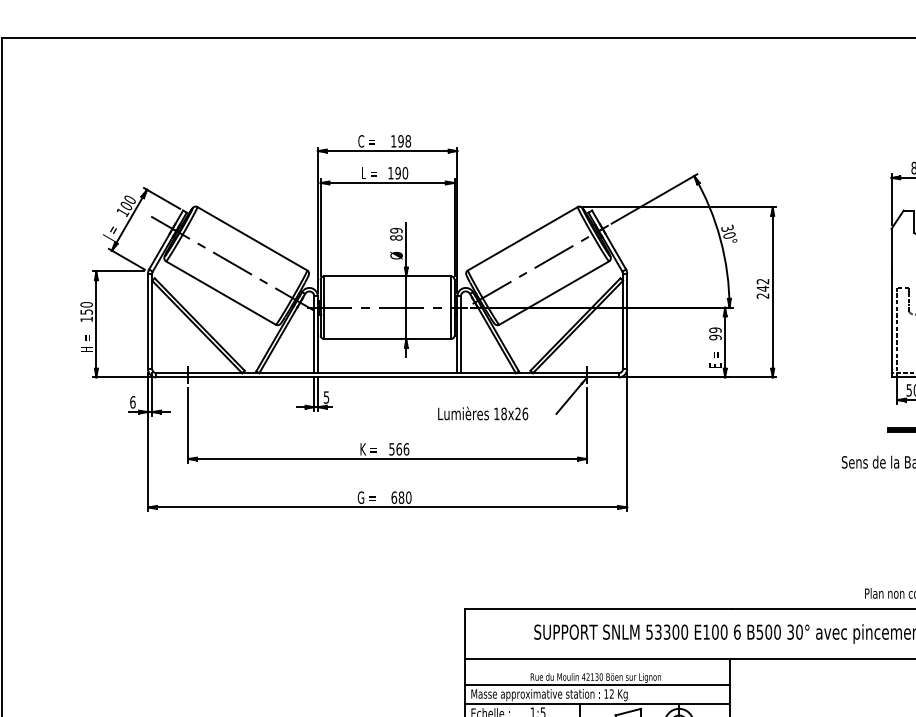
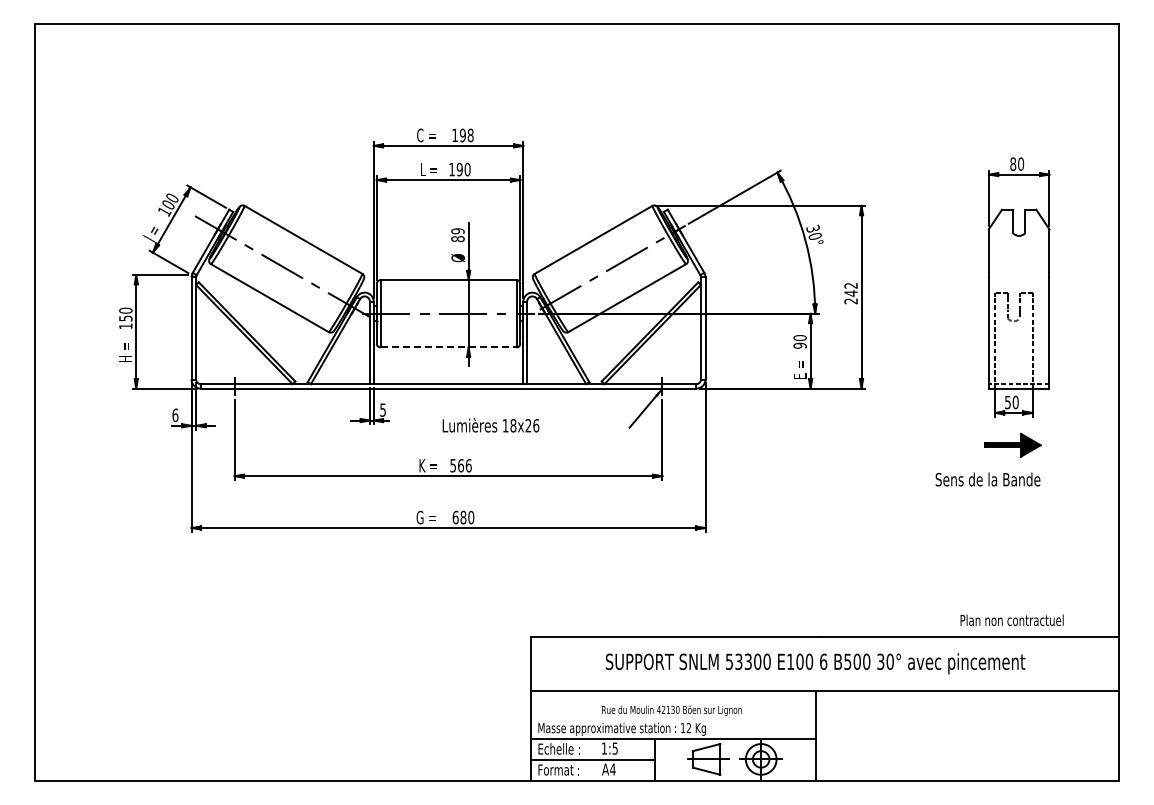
text: (714, 330) -> (799, 338), 99 -> 90
line: (388, 339) -> (449, 347), solid -> dashed
text: (482, 413) -> (490, 425), moved
line: (597, 685) -> (673, 718), removed

